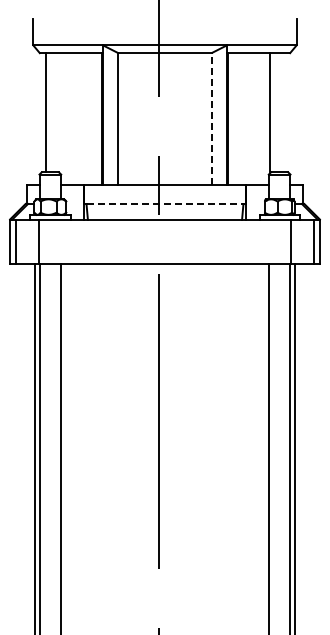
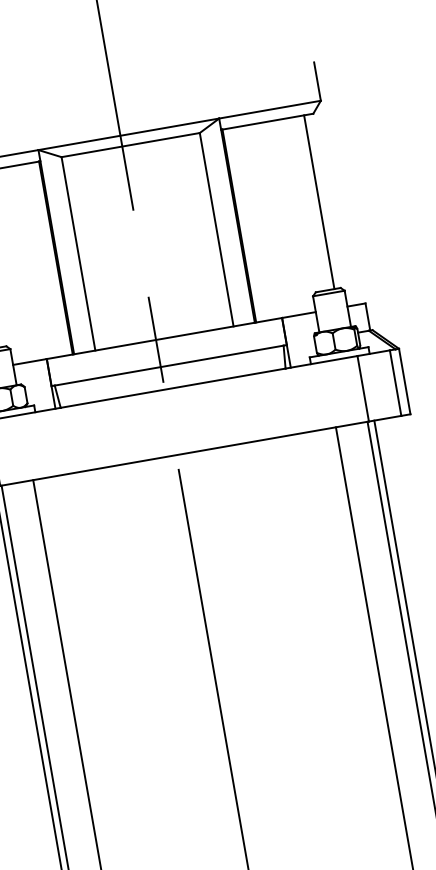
line: (269, 112) -> (318, 202), moved
line: (212, 118) -> (216, 228), dashed -> solid
line: (165, 204) -> (170, 366), dashed -> solid

